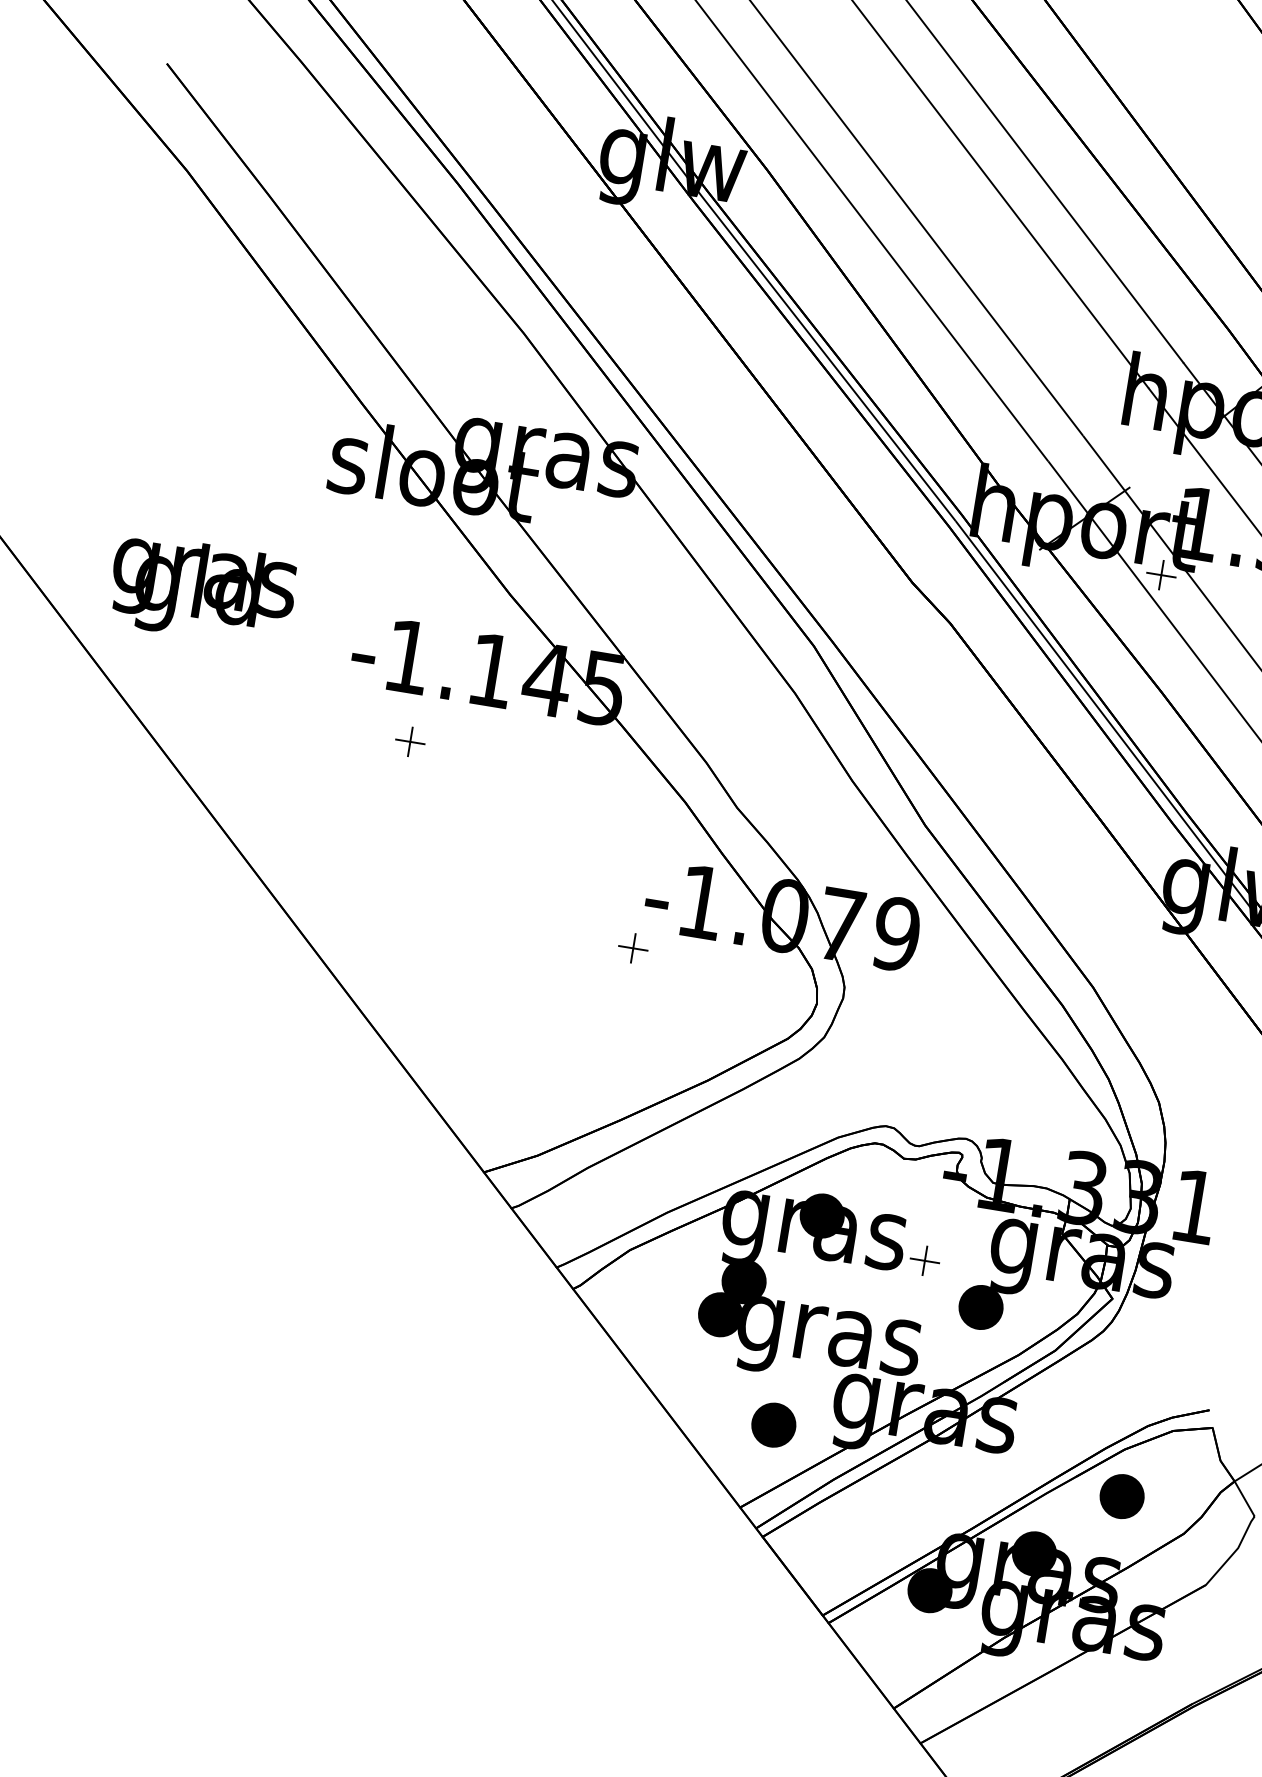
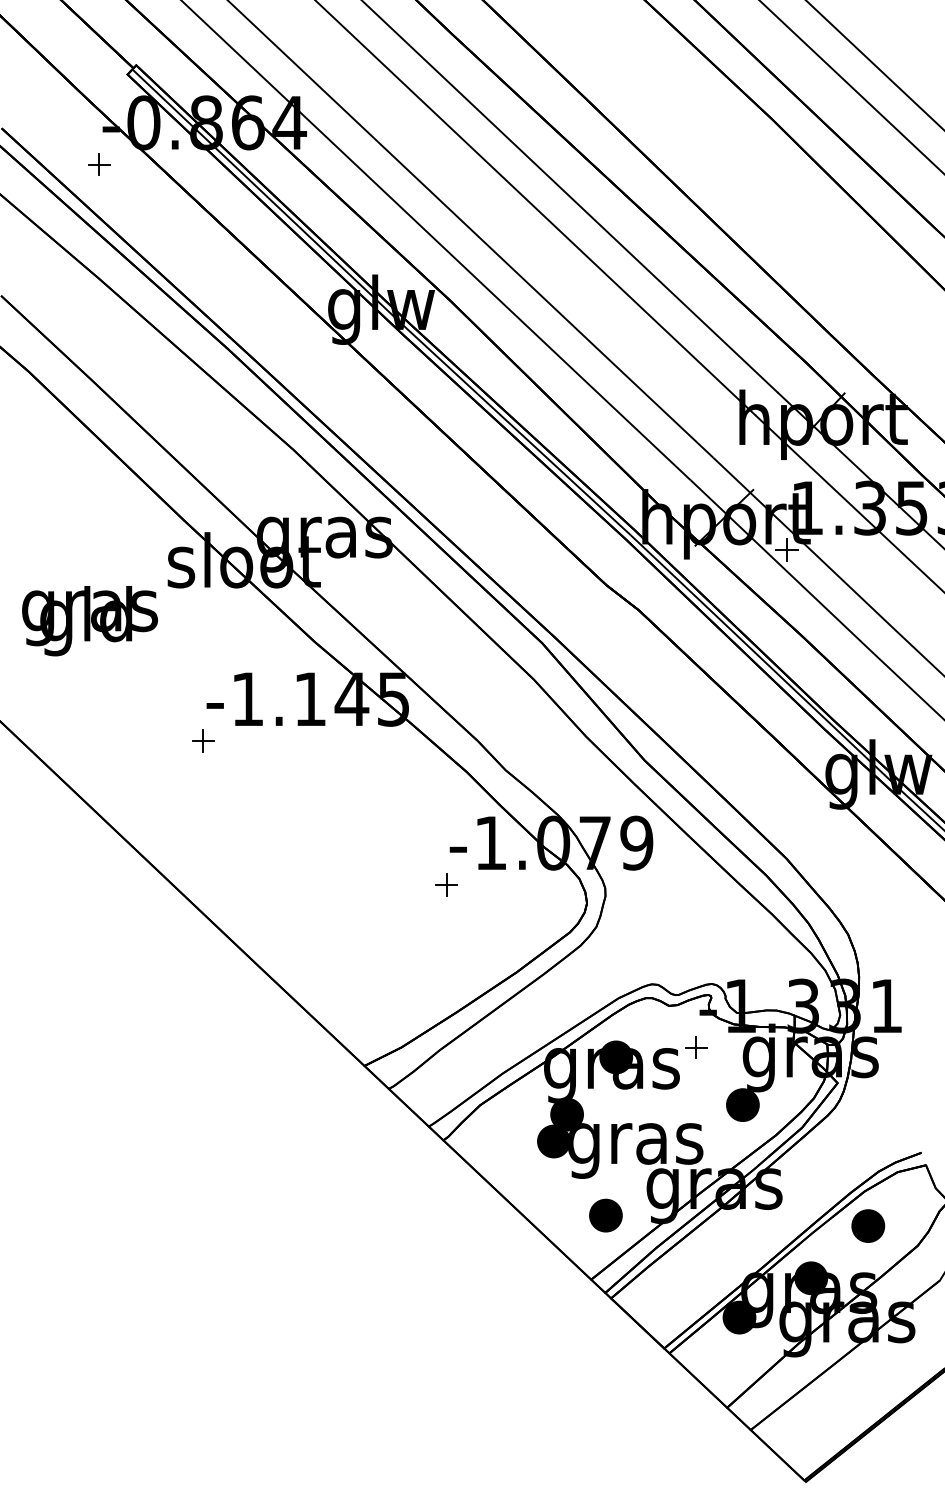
text: (201, 591) -> (89, 621), moved
part: (410, 741) -> (203, 740), moved
part: (925, 1260) -> (696, 1047), moved

